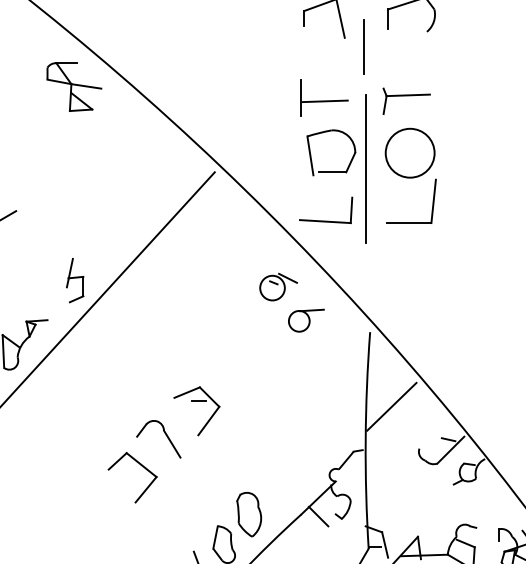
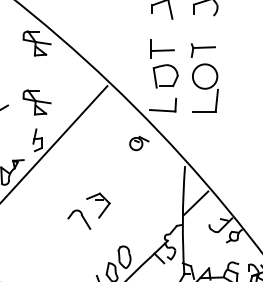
line: (364, 45) -> (182, 22), removed
line: (364, 169) -> (182, 84), removed
part: (73, 205) -> (36, 102), added
part: (304, 320) -> (152, 160), removed
part: (141, 466) -> (70, 233), removed

